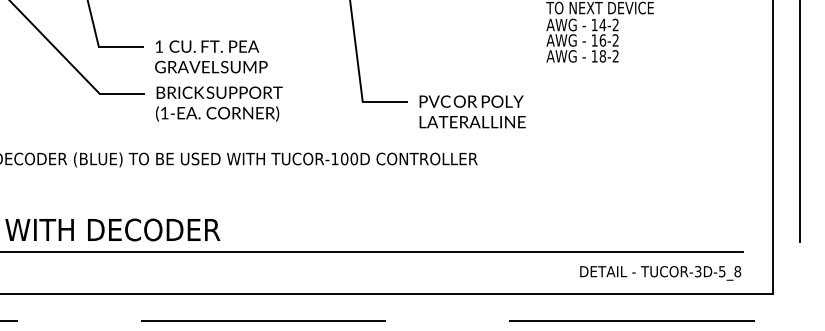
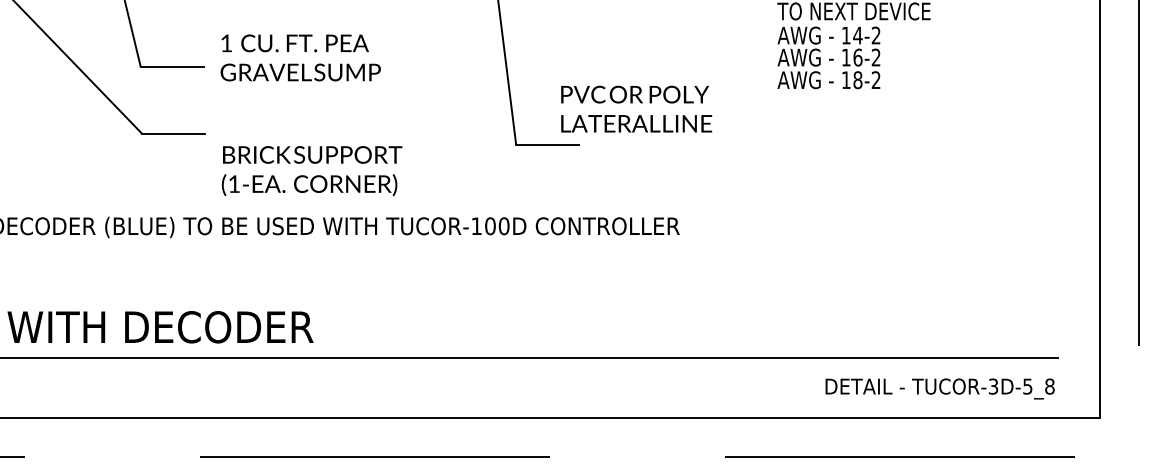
text: (211, 56) -> (300, 57), moved
text: (218, 104) -> (311, 171), moved
text: (472, 111) -> (636, 108), moved

